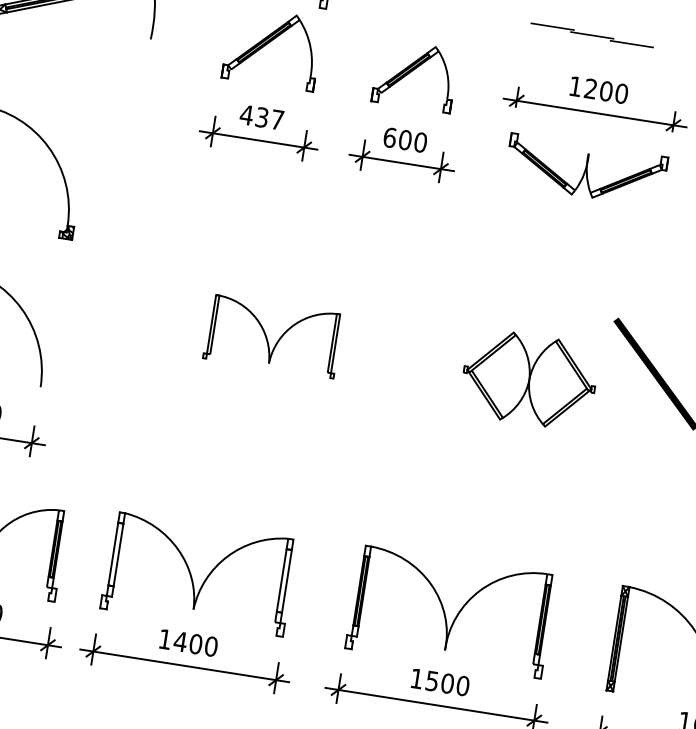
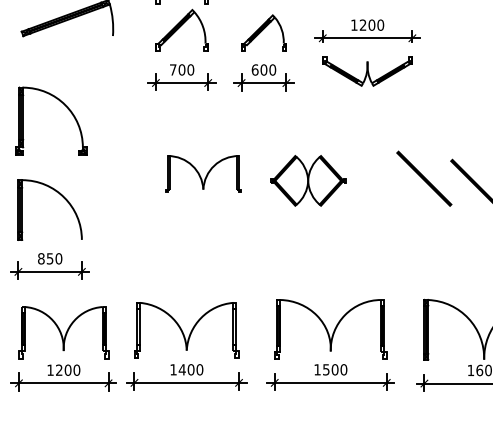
text: (261, 116) -> (181, 69), 437 -> 700
part: (273, 335) -> (203, 173), moved
part: (530, 379) -> (308, 180), moved

